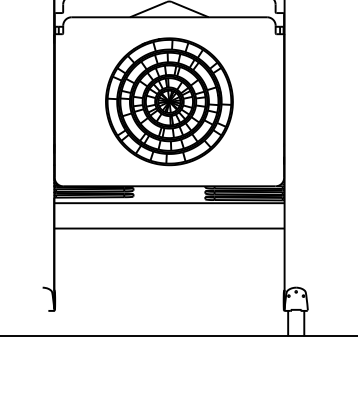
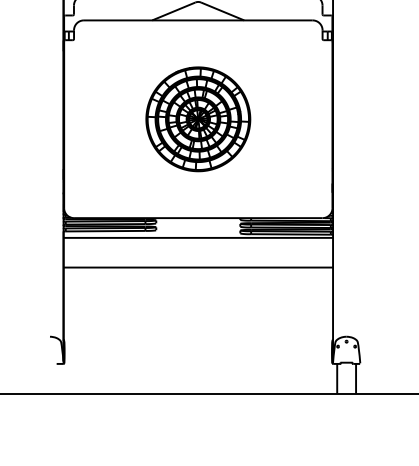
part: (169, 101) -> (198, 118), size x0.7

